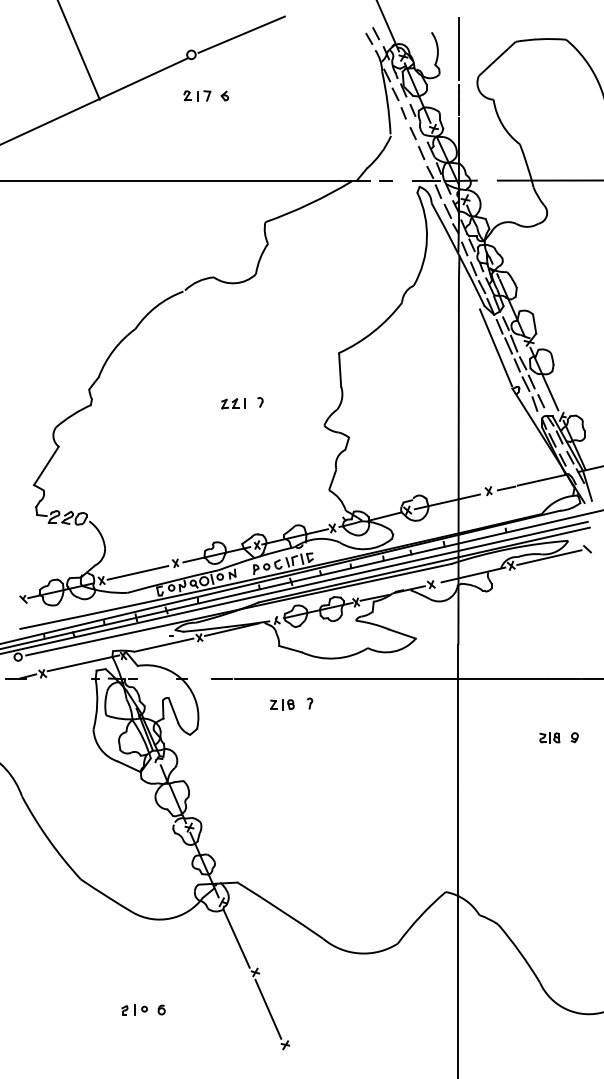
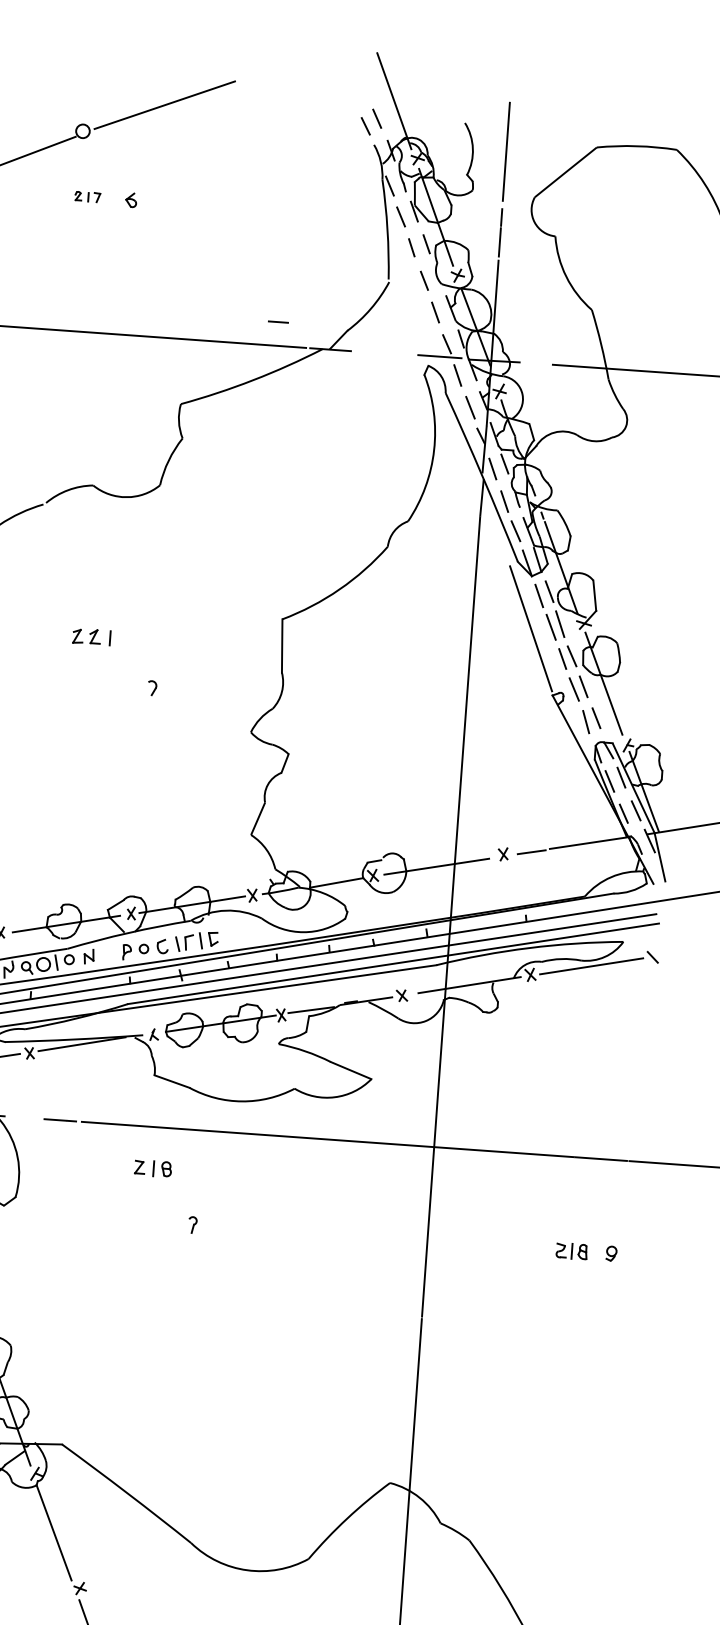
part: (197, 95) -> (87, 196), size x0.6
line: (385, 180) -> (277, 321), moved
part: (233, 403) -> (91, 636), moved
part: (309, 703) -> (192, 1224), moved

